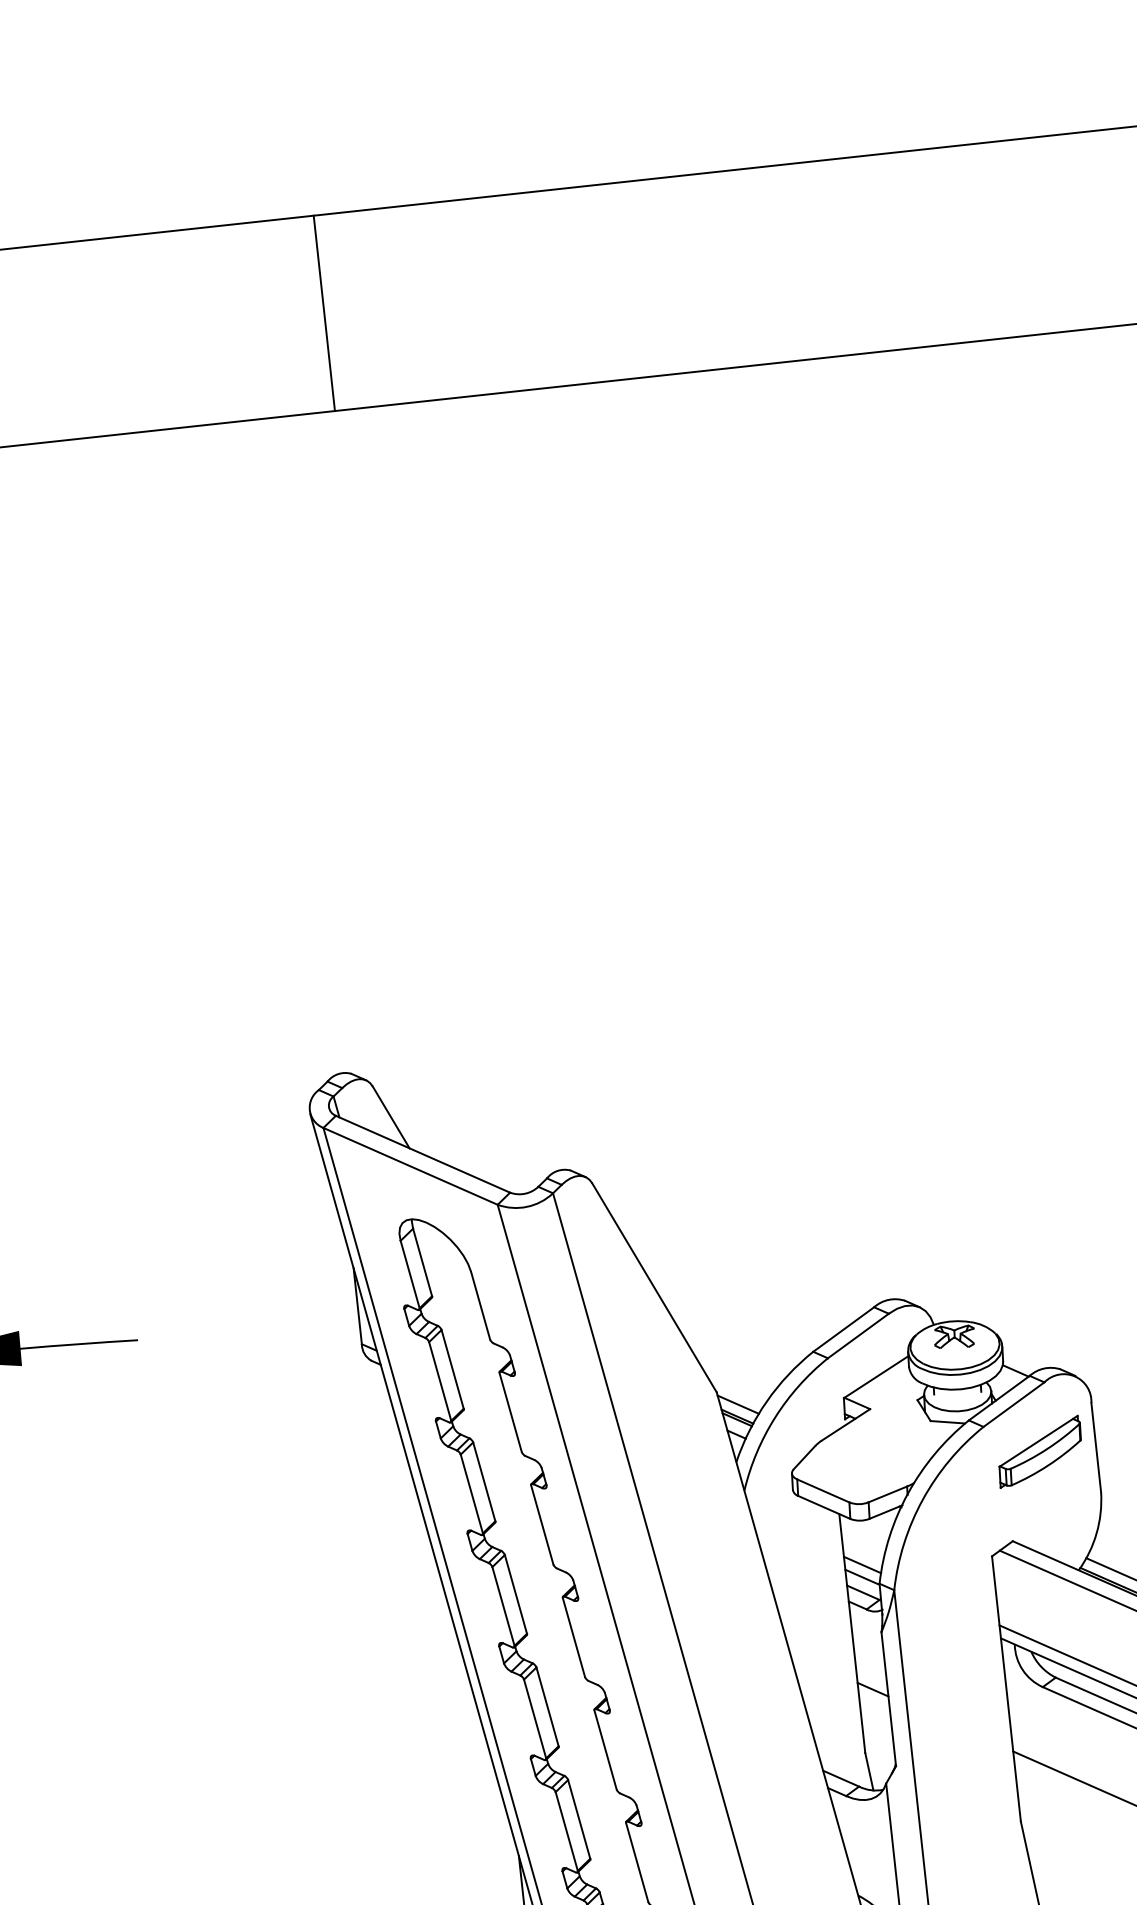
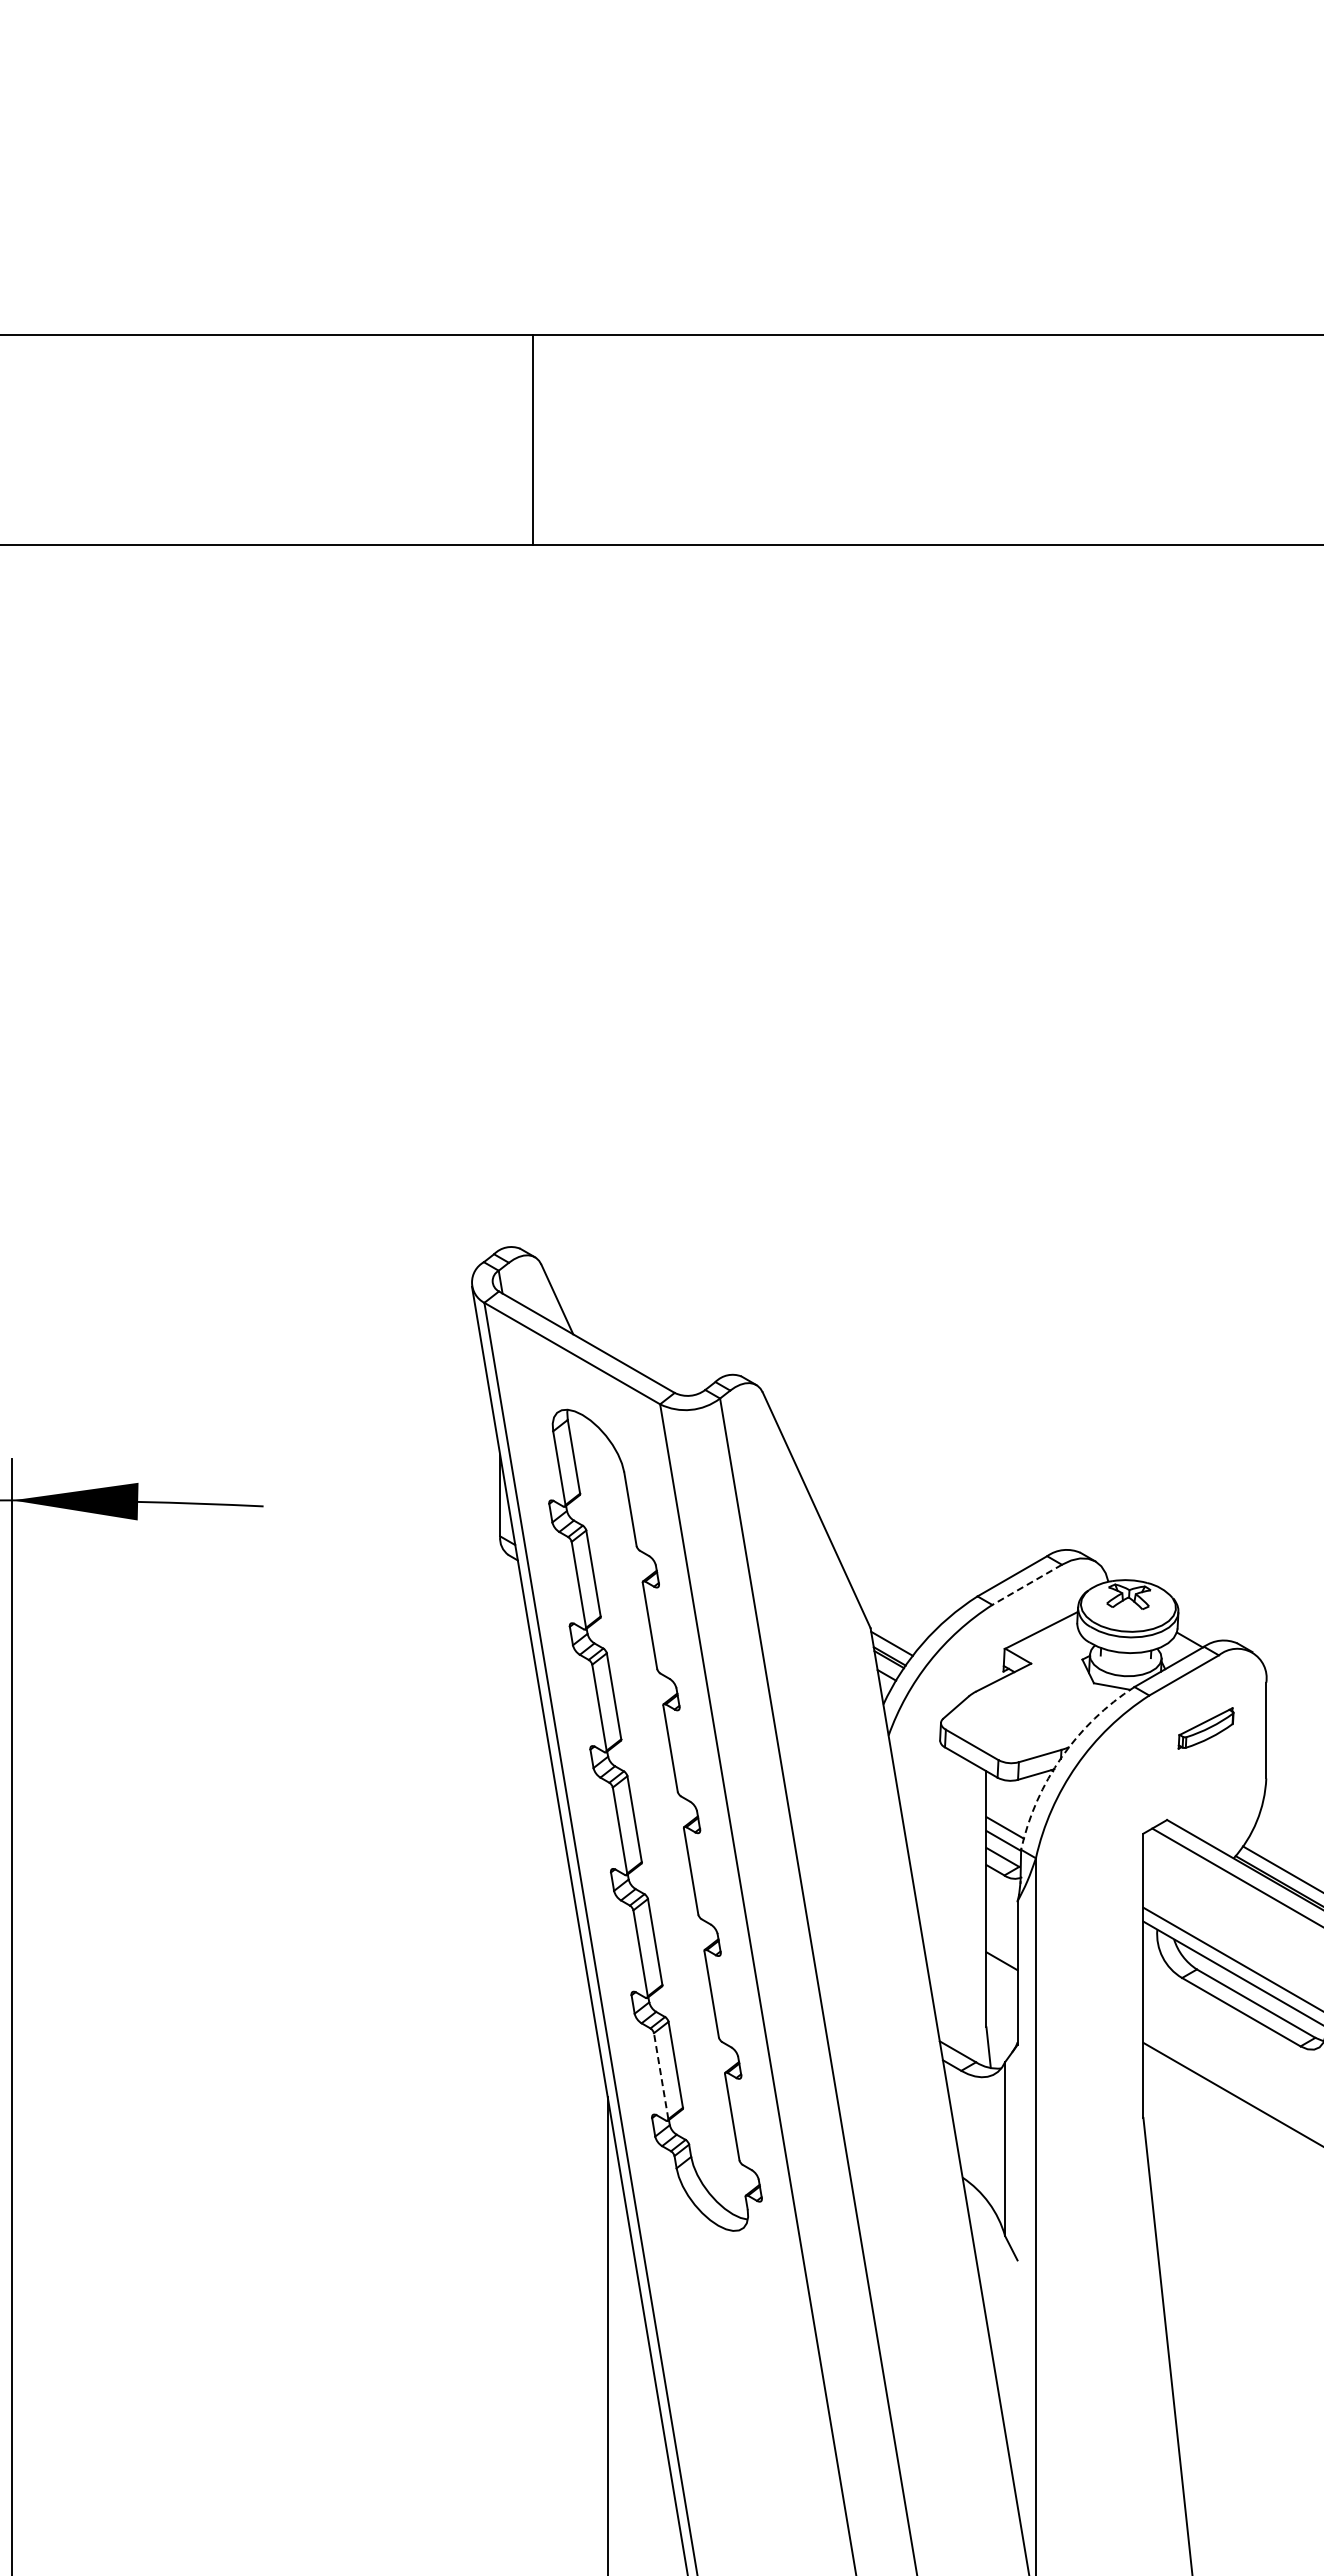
line: (324, 312) -> (533, 439), moved
line: (857, 1336) -> (1026, 1585), solid -> dashed
part: (1039, 1451) -> (1205, 1728), size x0.6
arc: (907, 1493) -> (1061, 1757), solid -> dashed
line: (567, 1831) -> (661, 2076), solid -> dashed

